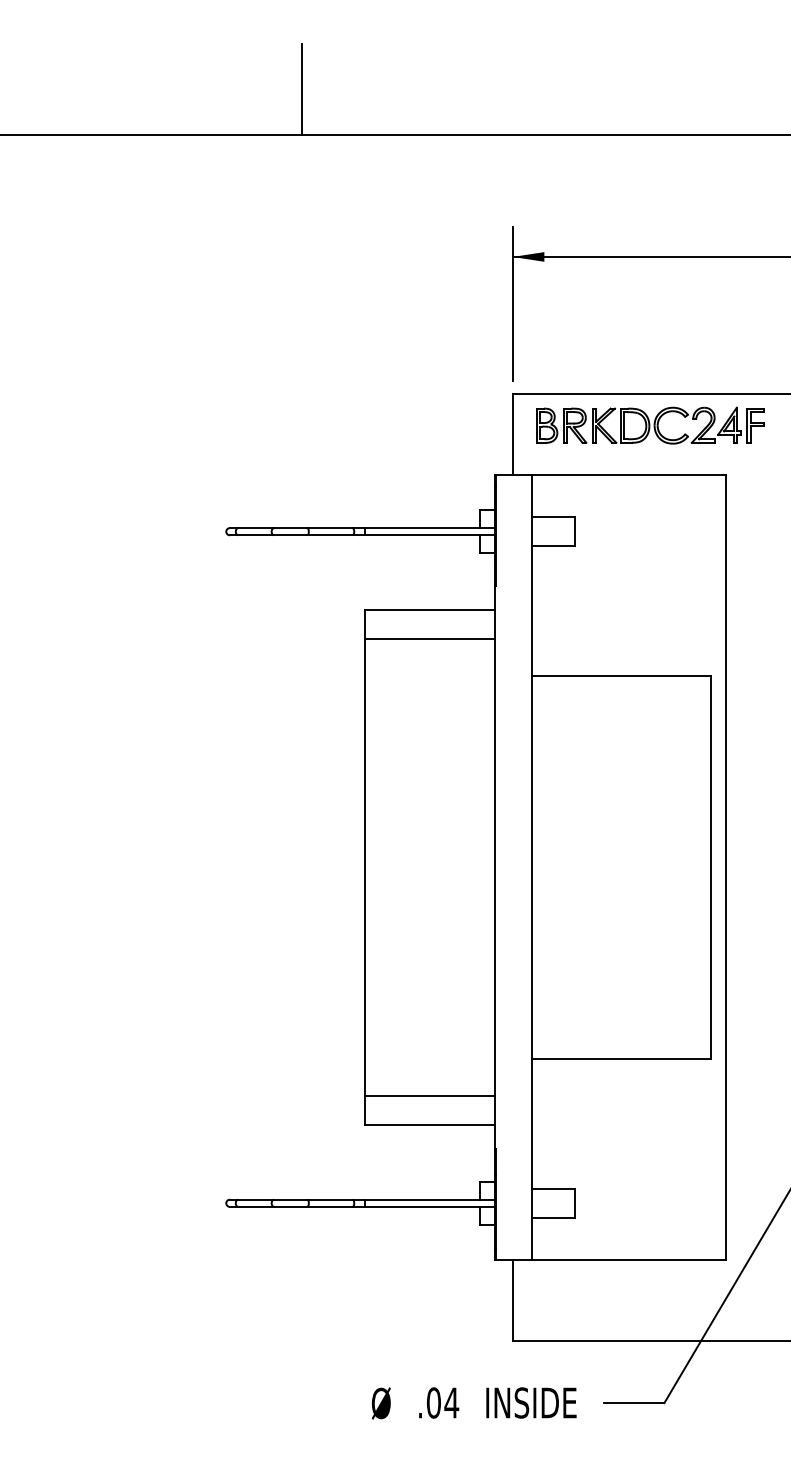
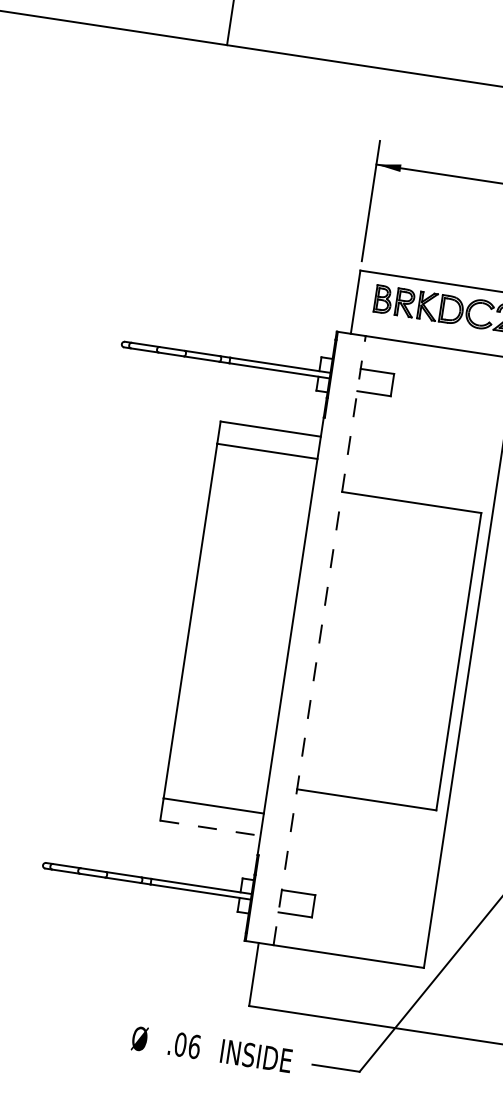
line: (531, 867) -> (319, 640), solid -> dashed
line: (430, 1124) -> (210, 828), solid -> dashed
text: (451, 1402) -> (194, 1046), .04 -> .06

